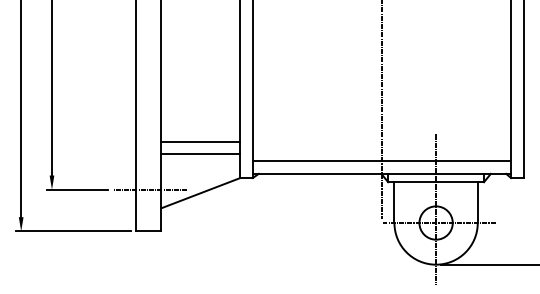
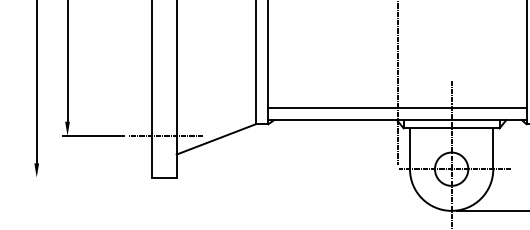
line: (200, 141) -> (216, 87), removed
line: (200, 154) -> (216, 100), removed
line: (73, 231) -> (89, 177), removed

